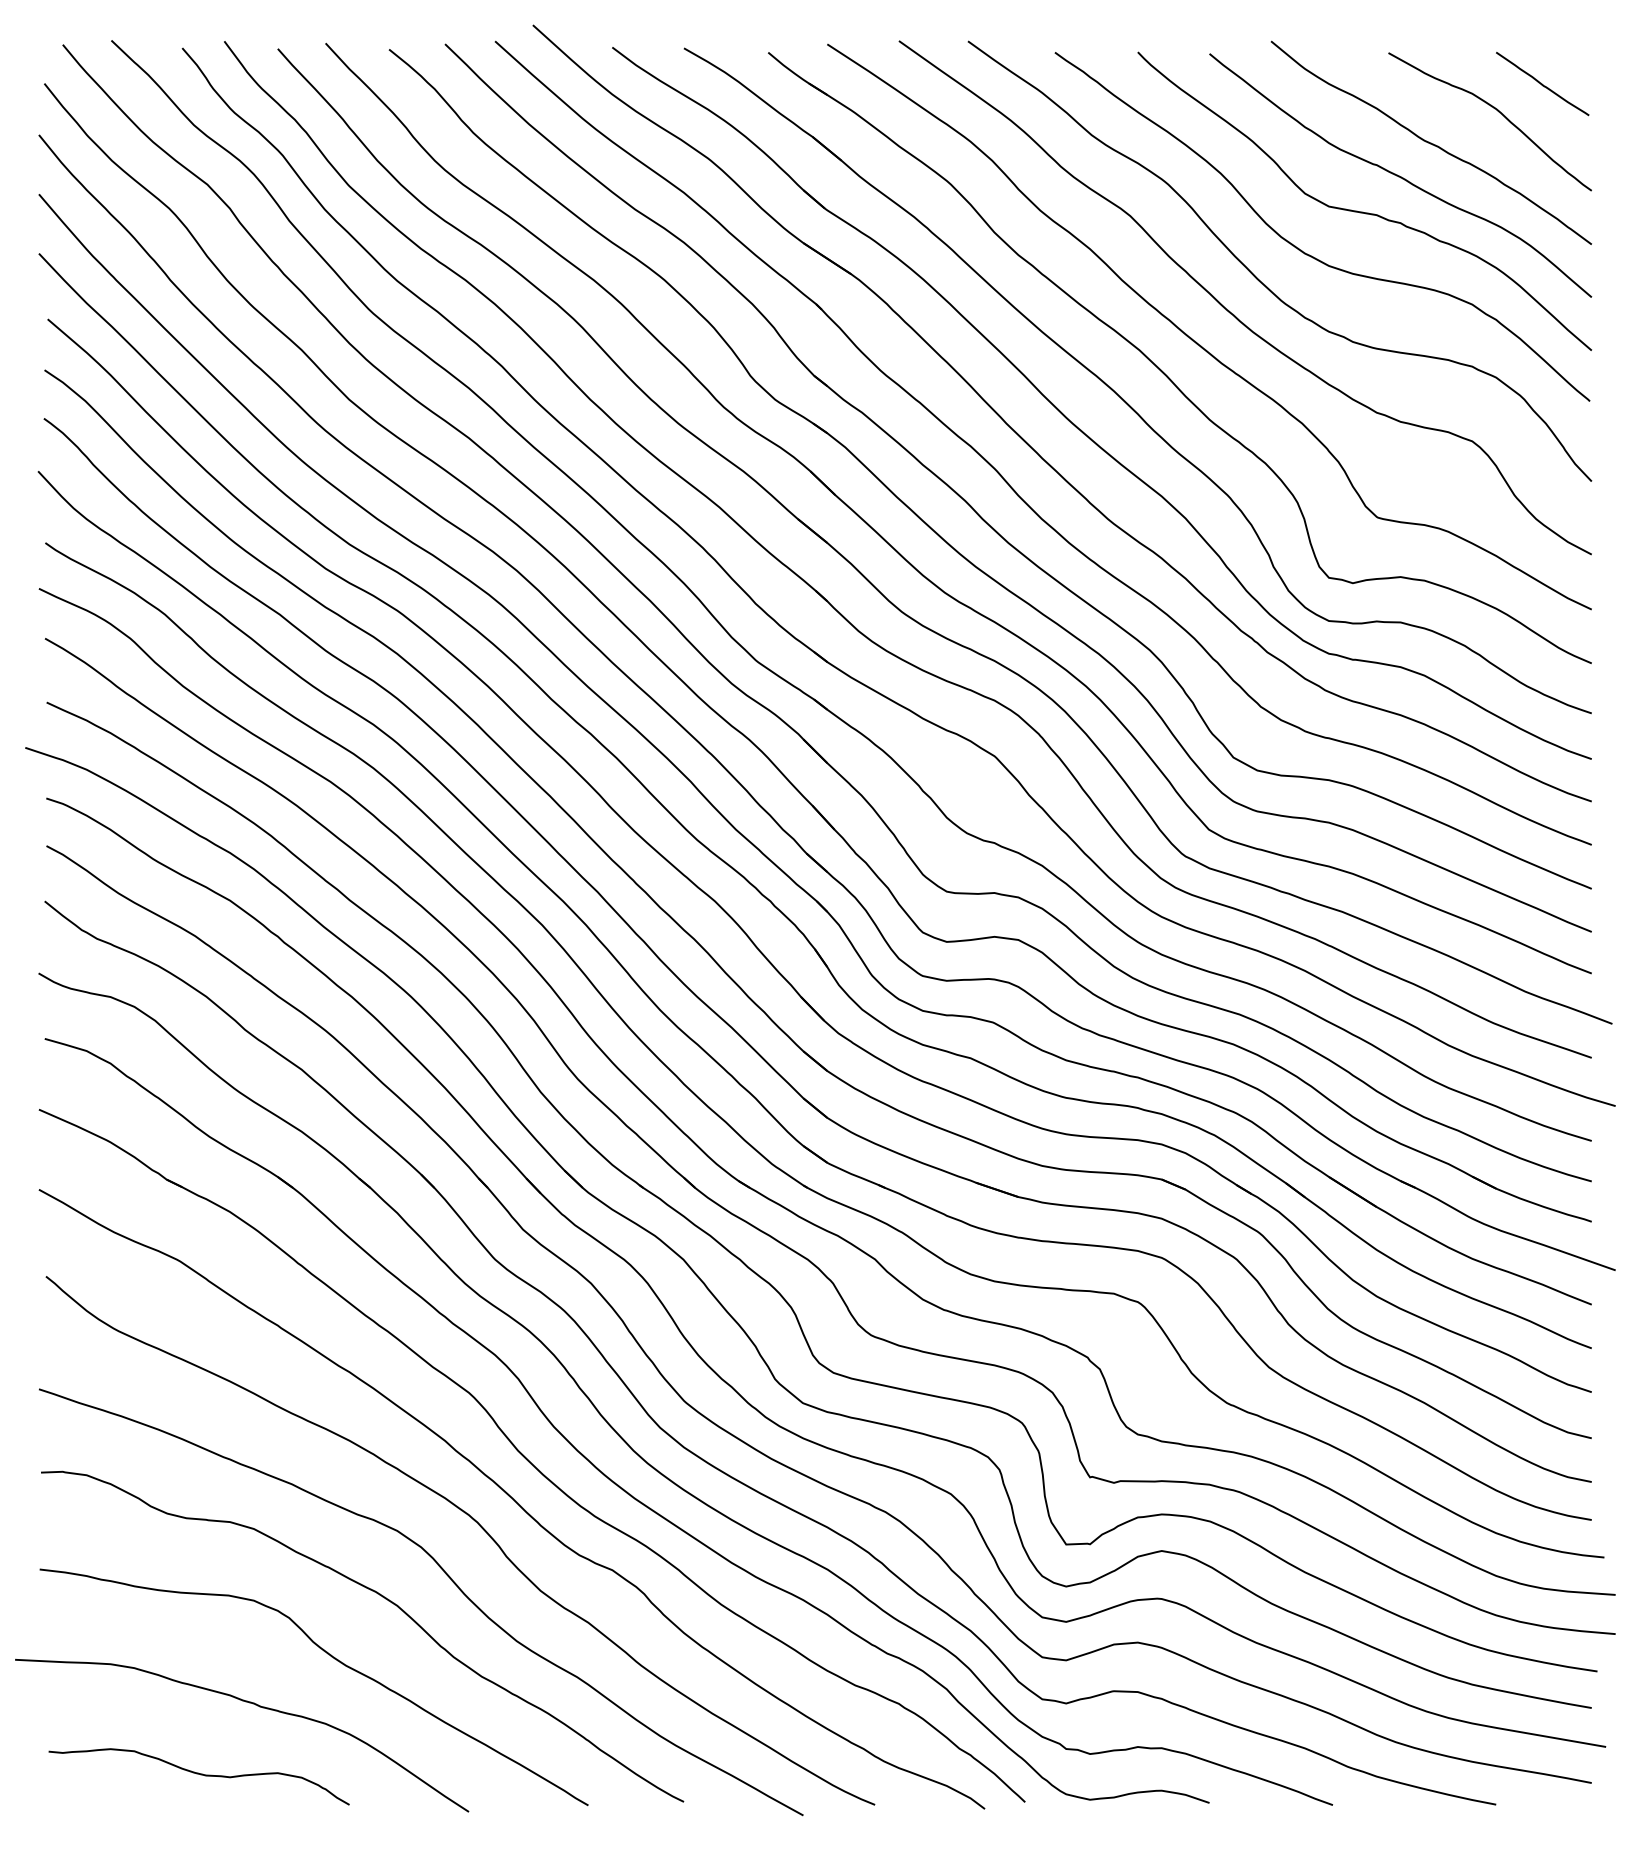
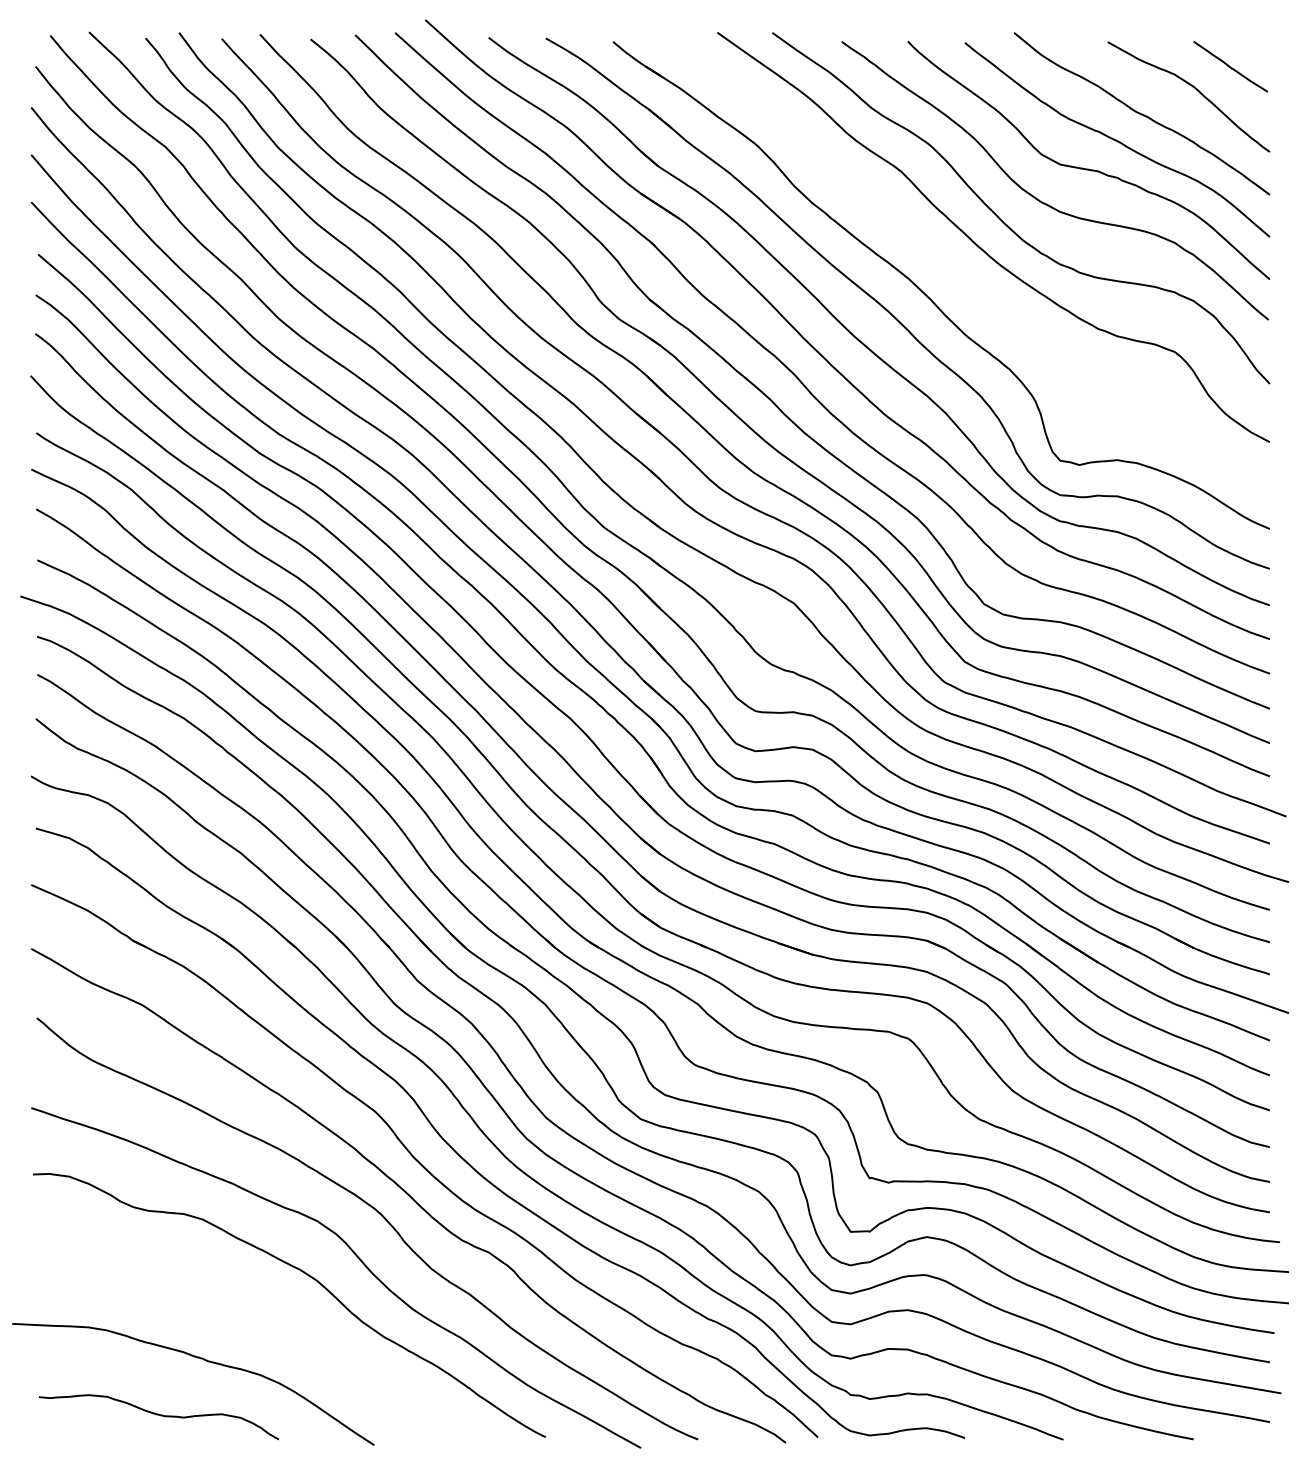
curve: (1196, 341) -> (954, 272), removed
curve: (331, 1657) -> (264, 1322), removed

